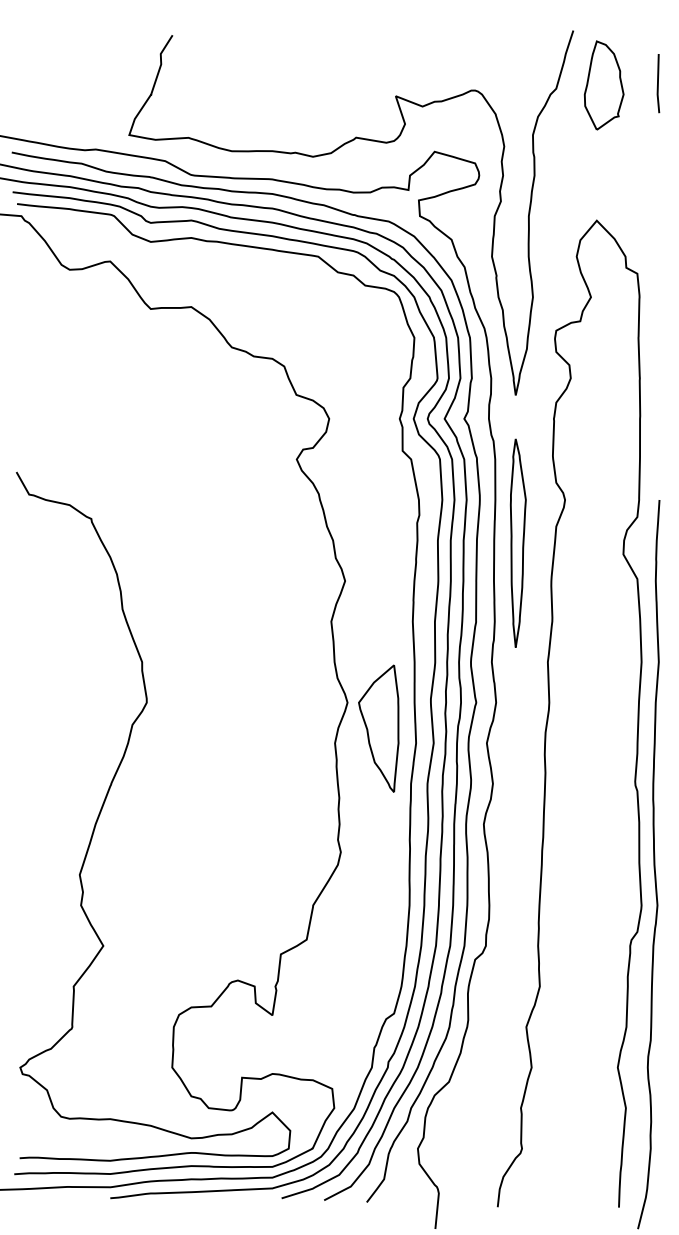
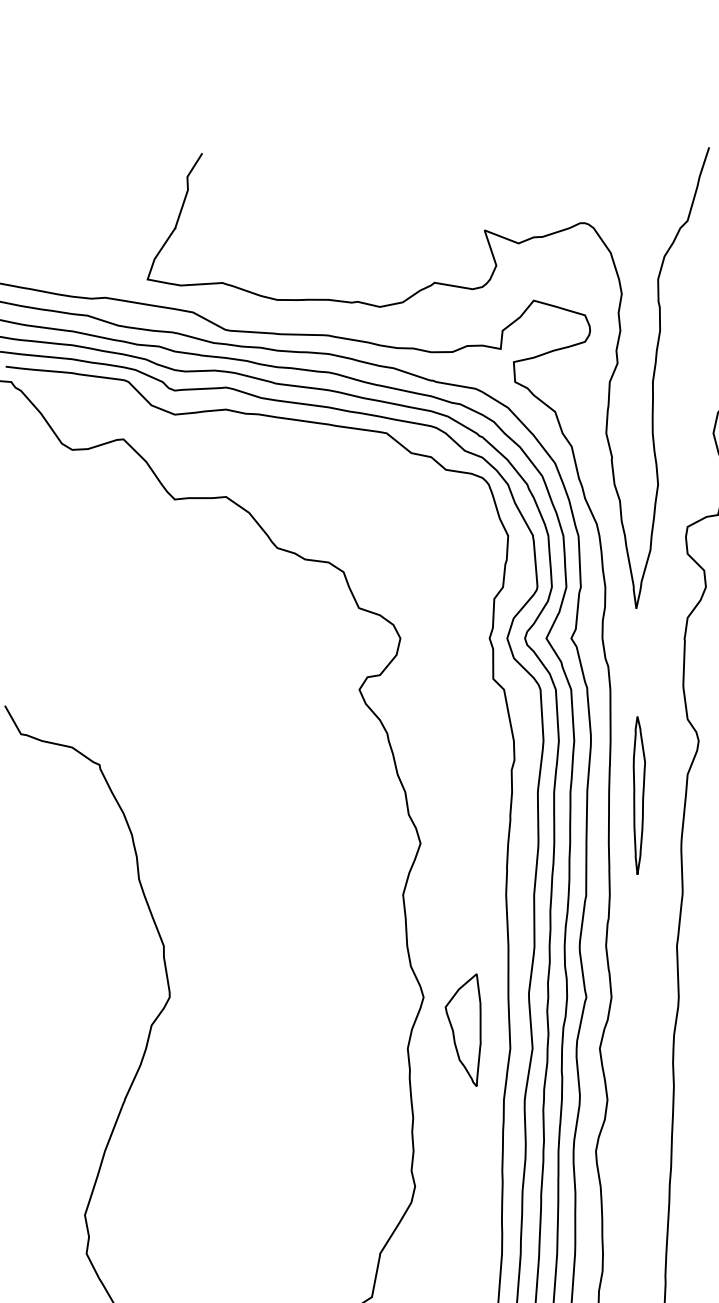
part: (517, 542) -> (638, 794), size x0.6
part: (378, 728) -> (462, 1029), size x0.7

